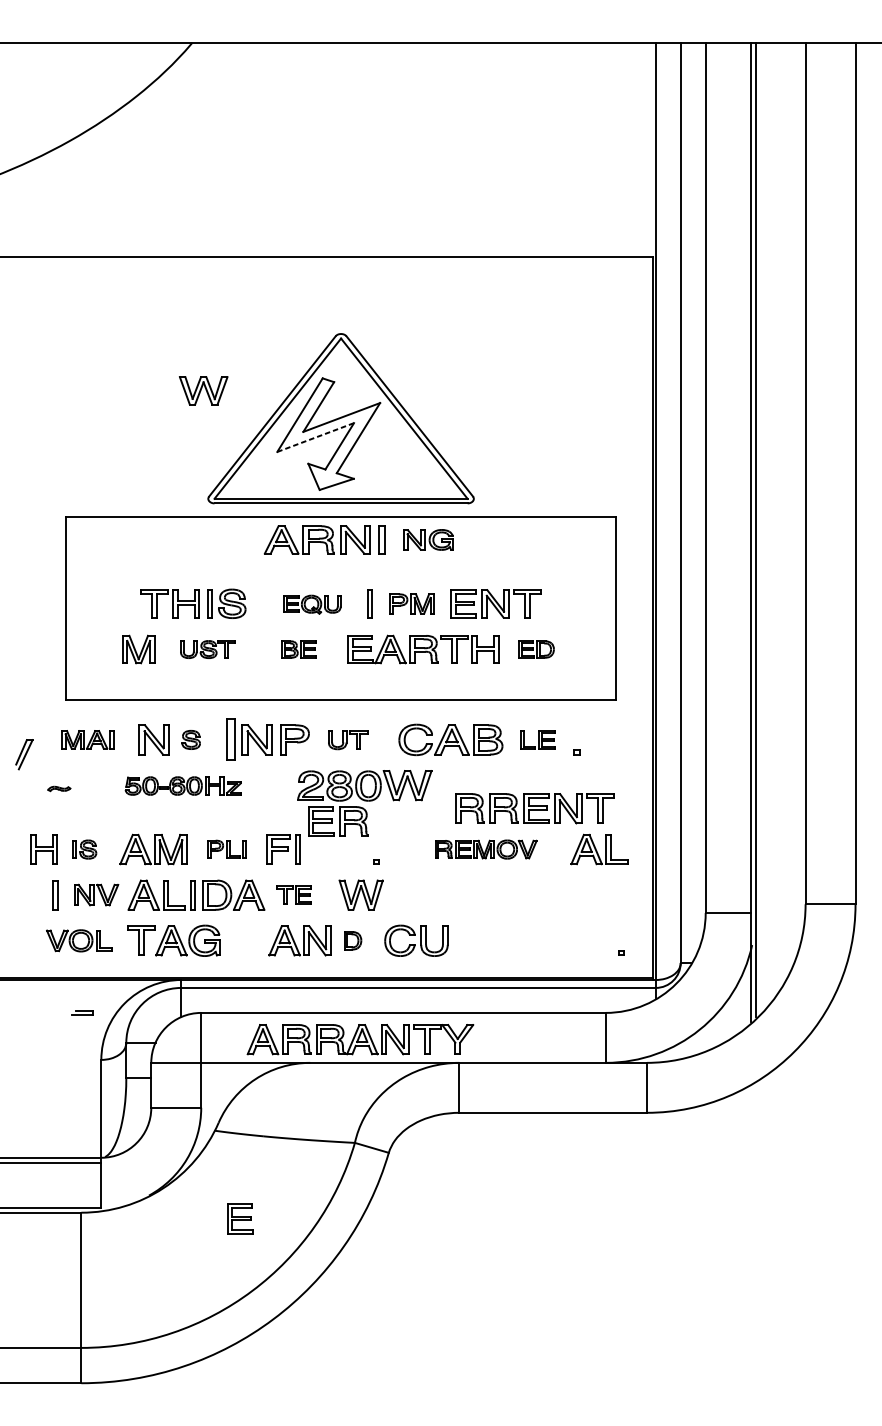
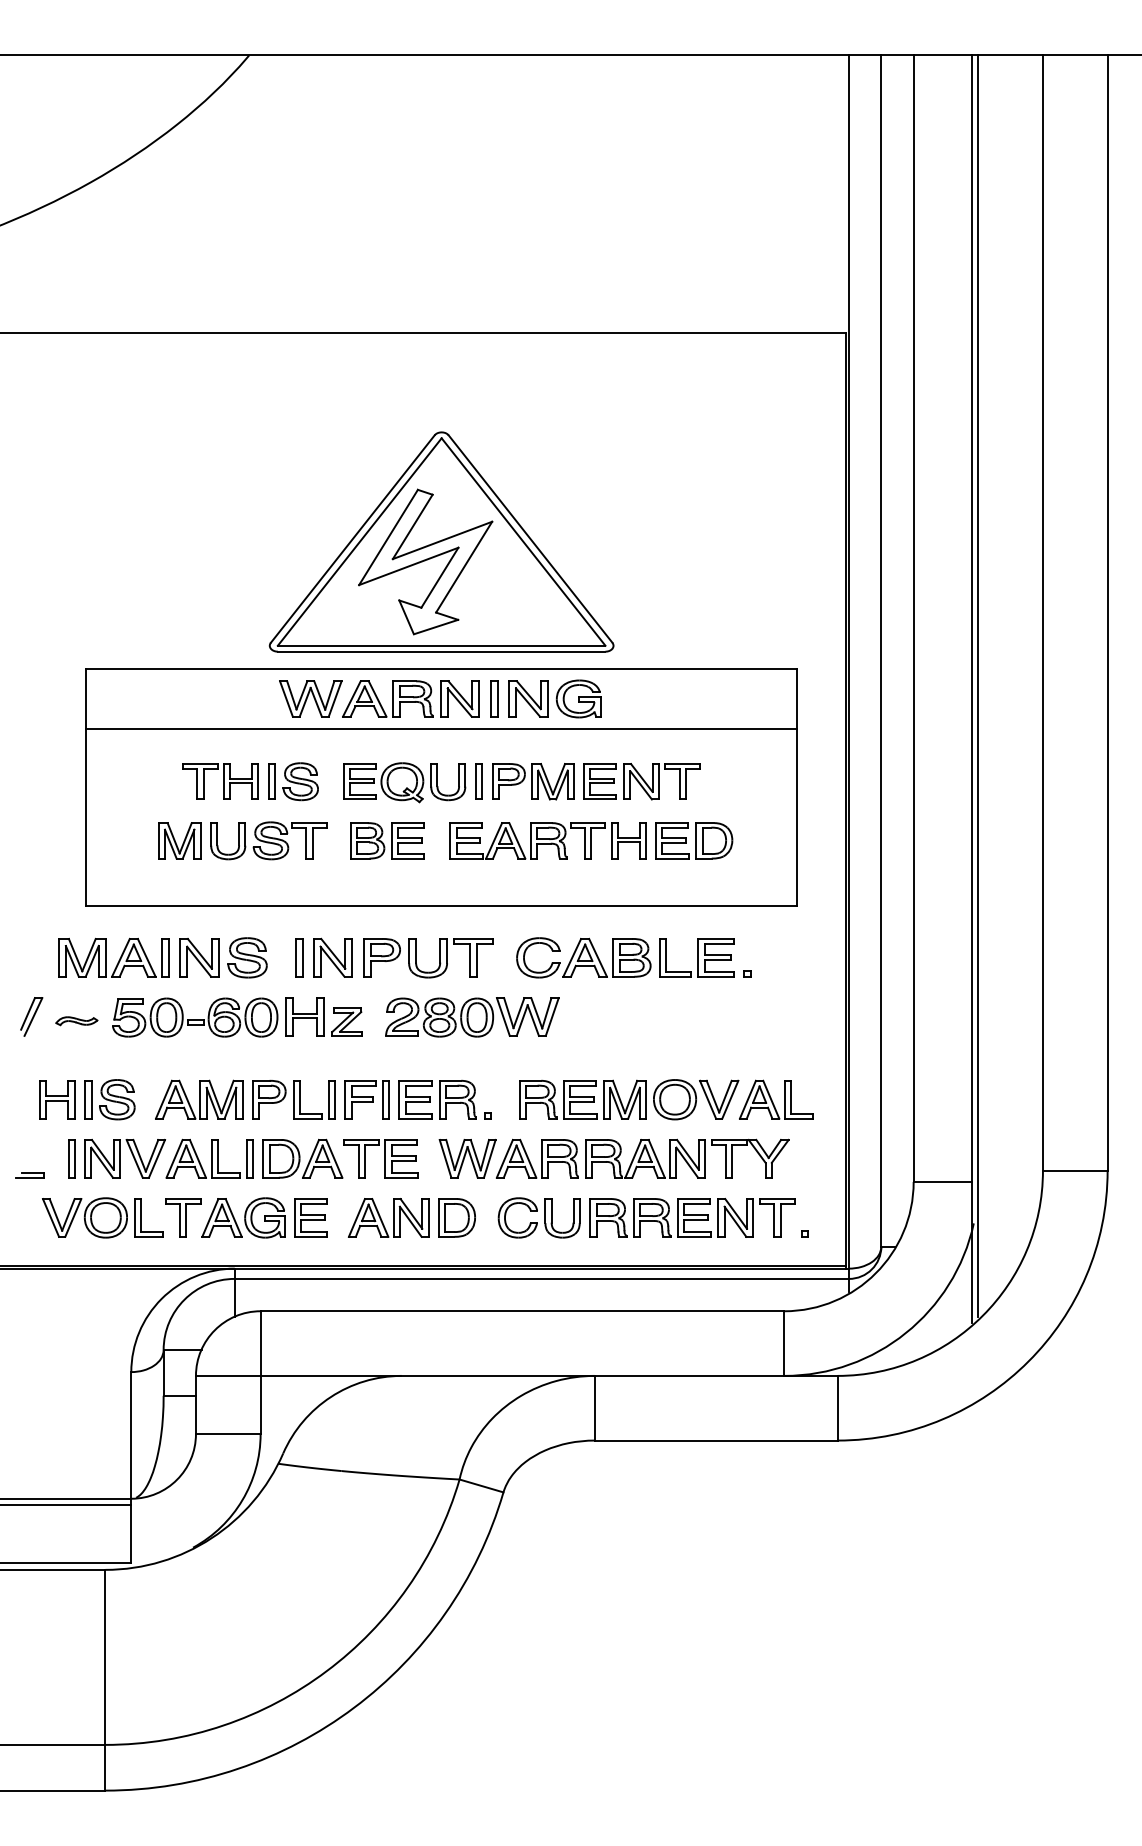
part: (203, 390) -> (310, 698), moved
line: (316, 437) -> (409, 566), dashed -> solid
part: (428, 539) -> (554, 698), size x1.43
line: (340, 562) -> (441, 728), added
part: (412, 603) -> (533, 781), size x1.43
part: (312, 604) -> (404, 782), size x1.67
part: (207, 649) -> (268, 840), size x1.67
part: (299, 649) -> (387, 840), size x1.67
part: (536, 649) -> (694, 840), size x1.67
part: (87, 739) -> (113, 957), size x1.67
part: (191, 739) -> (247, 957), size x1.67
part: (231, 739) -> (299, 957), size x0.71
part: (537, 739) -> (696, 957), size x1.67
part: (347, 740) -> (450, 958), size x1.67
part: (24, 754) -> (31, 1016), moved
part: (183, 786) -> (237, 1017), size x1.67
part: (58, 789) -> (76, 1021), size x1.43
part: (534, 808) -> (692, 1217), moved
part: (337, 821) -> (437, 1099), moved
part: (84, 849) -> (109, 1099), size x1.67
part: (226, 849) -> (293, 1099), size x1.67
part: (486, 849) -> (629, 1099), size x1.67
part: (96, 894) -> (125, 1158), size x1.43
part: (293, 894) -> (380, 1158), size x1.67
part: (79, 940) -> (102, 1217), size x1.43
part: (352, 940) -> (456, 1217), size x1.67
part: (82, 1013) -> (29, 1175), moved
part: (360, 1039) -> (642, 1158), moved
part: (239, 1218) -> (310, 1217), moved

